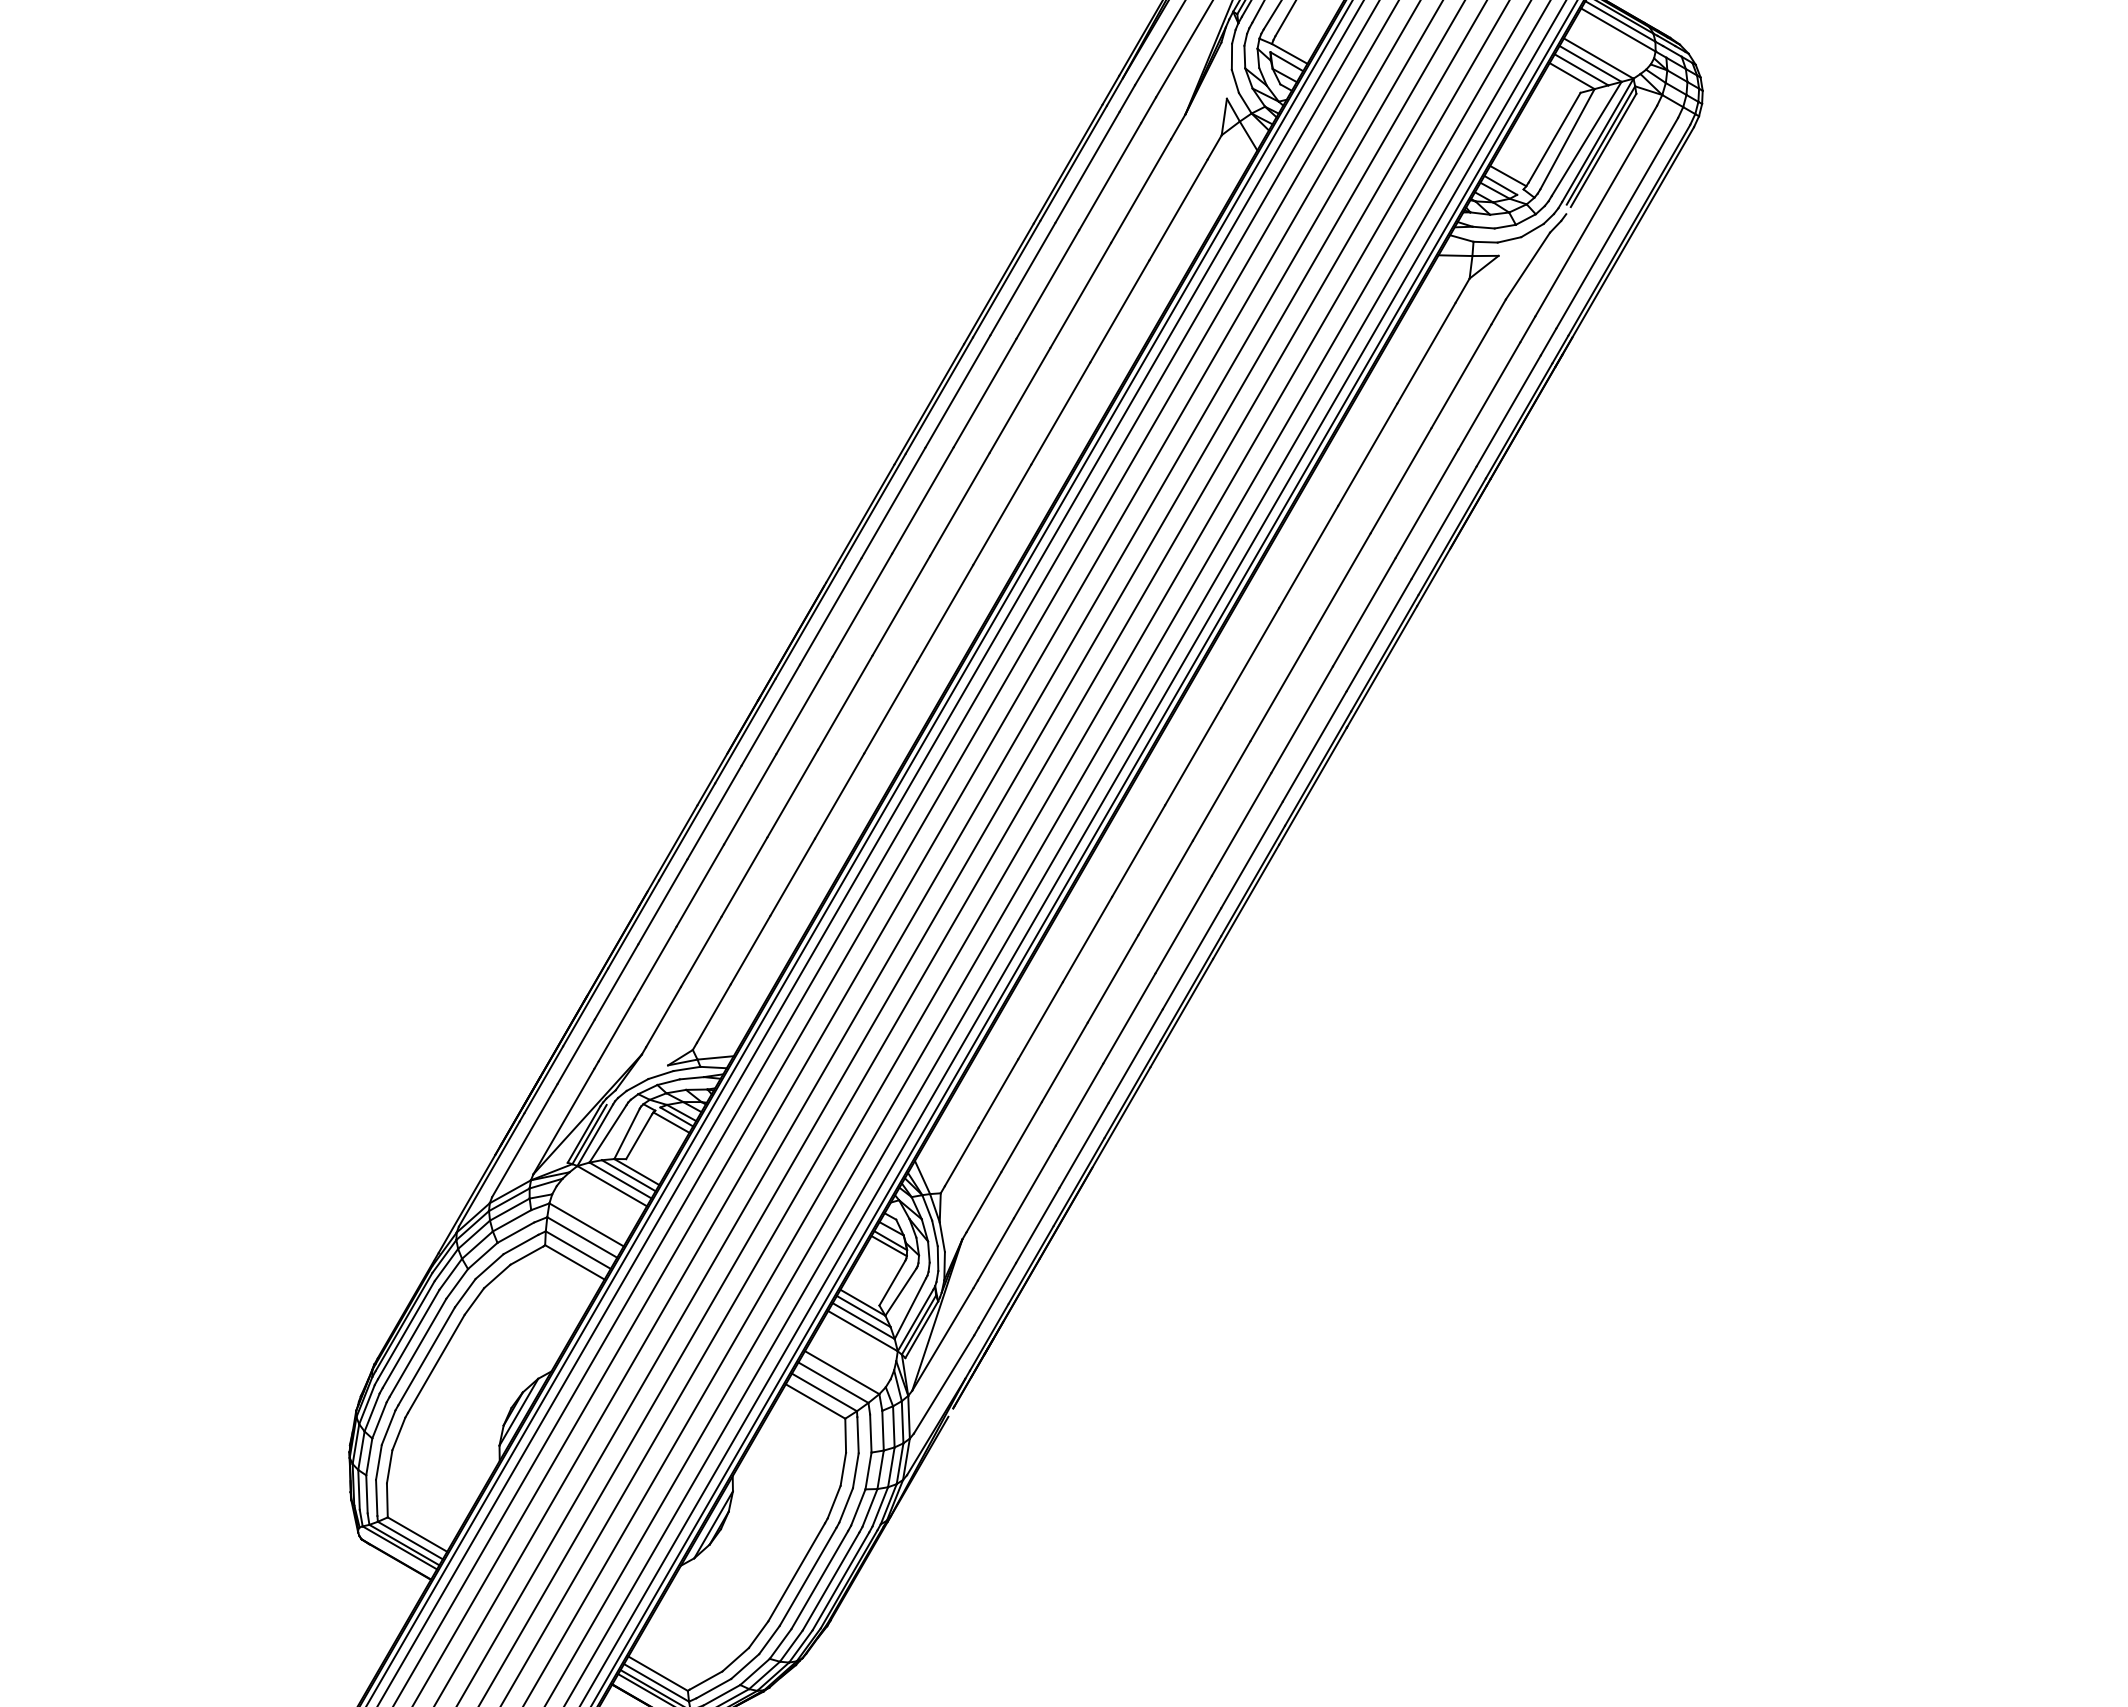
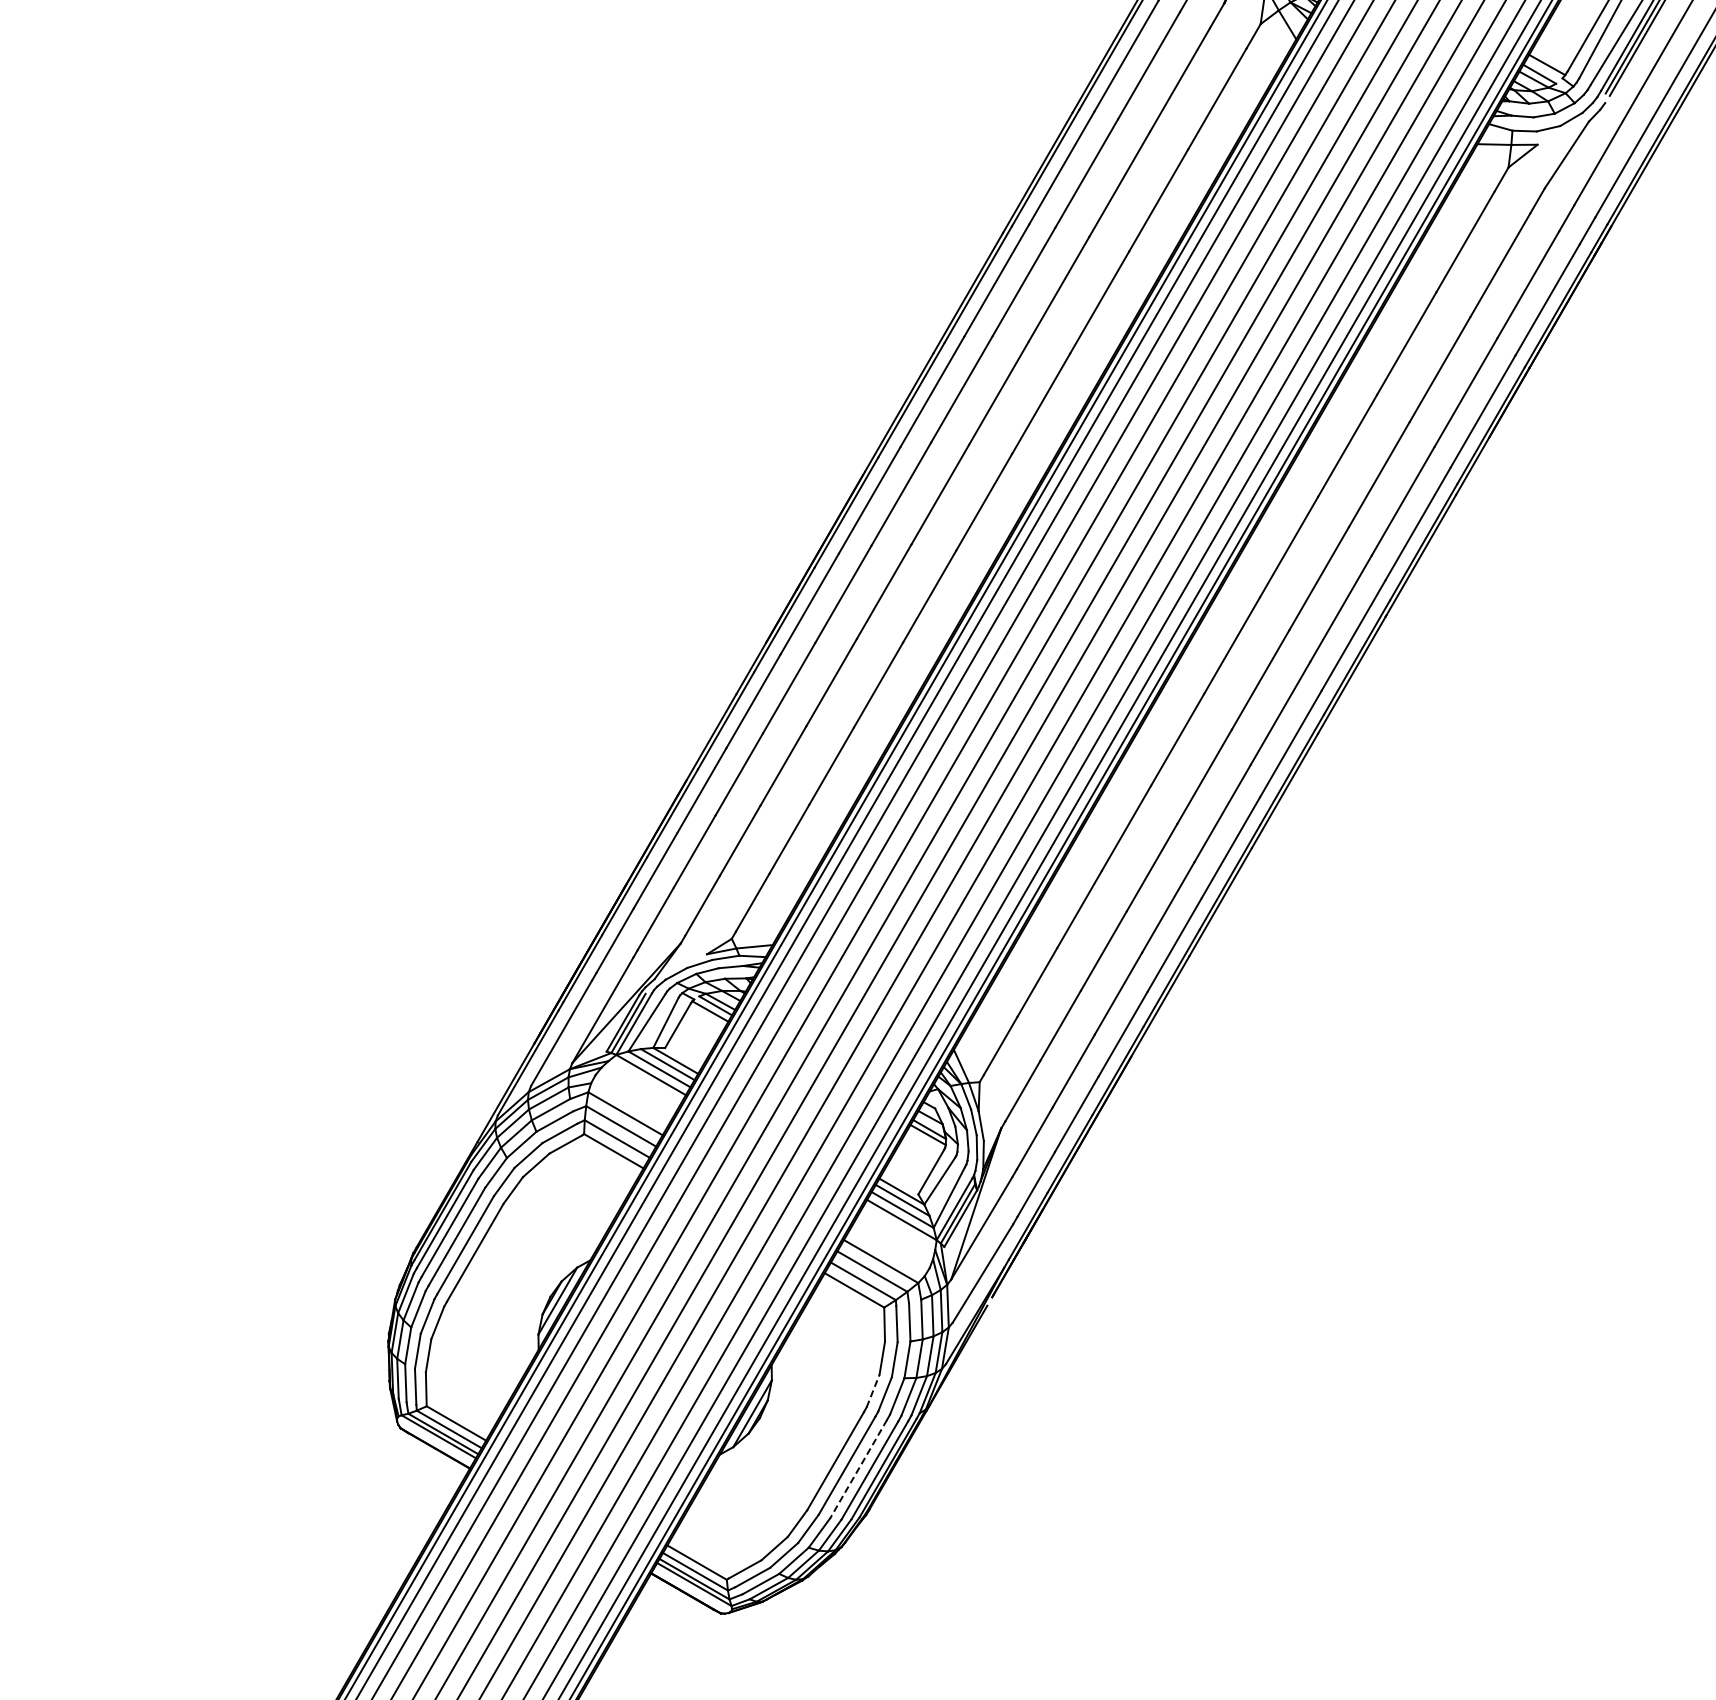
line: (834, 1502) -> (873, 1391), solid -> dashed
line: (819, 1580) -> (858, 1469), solid -> dashed

